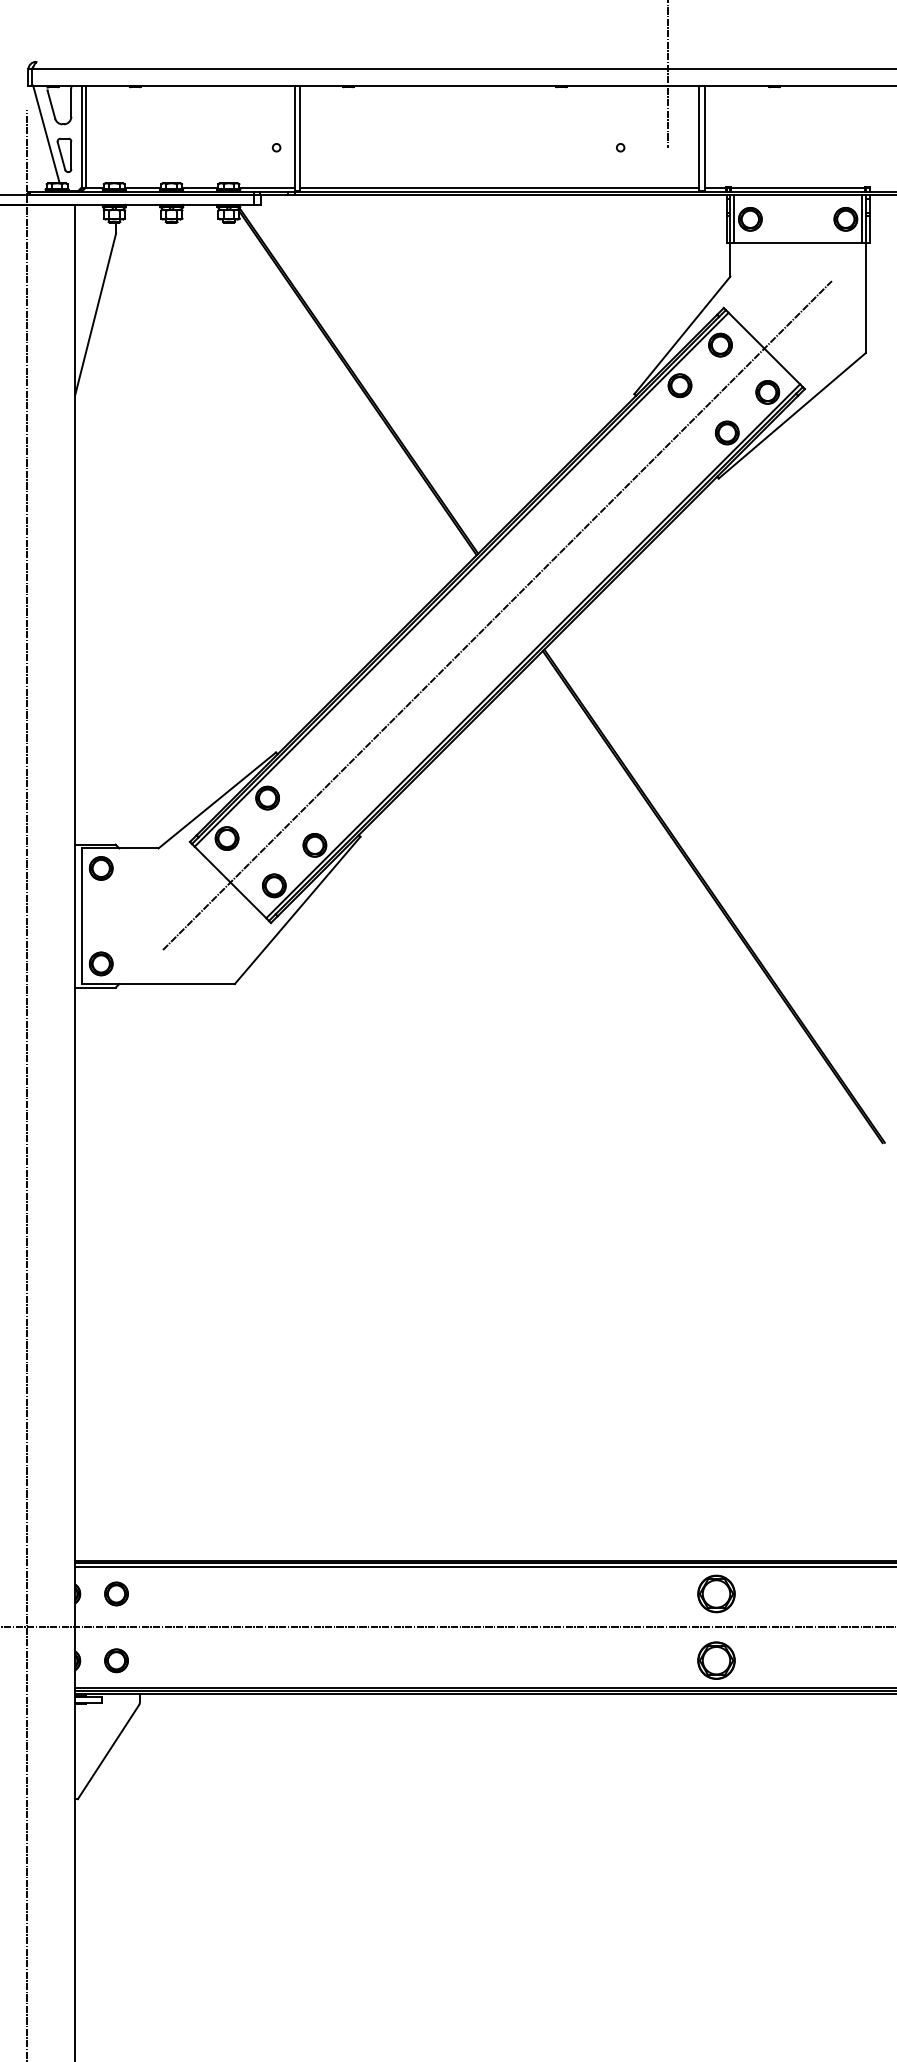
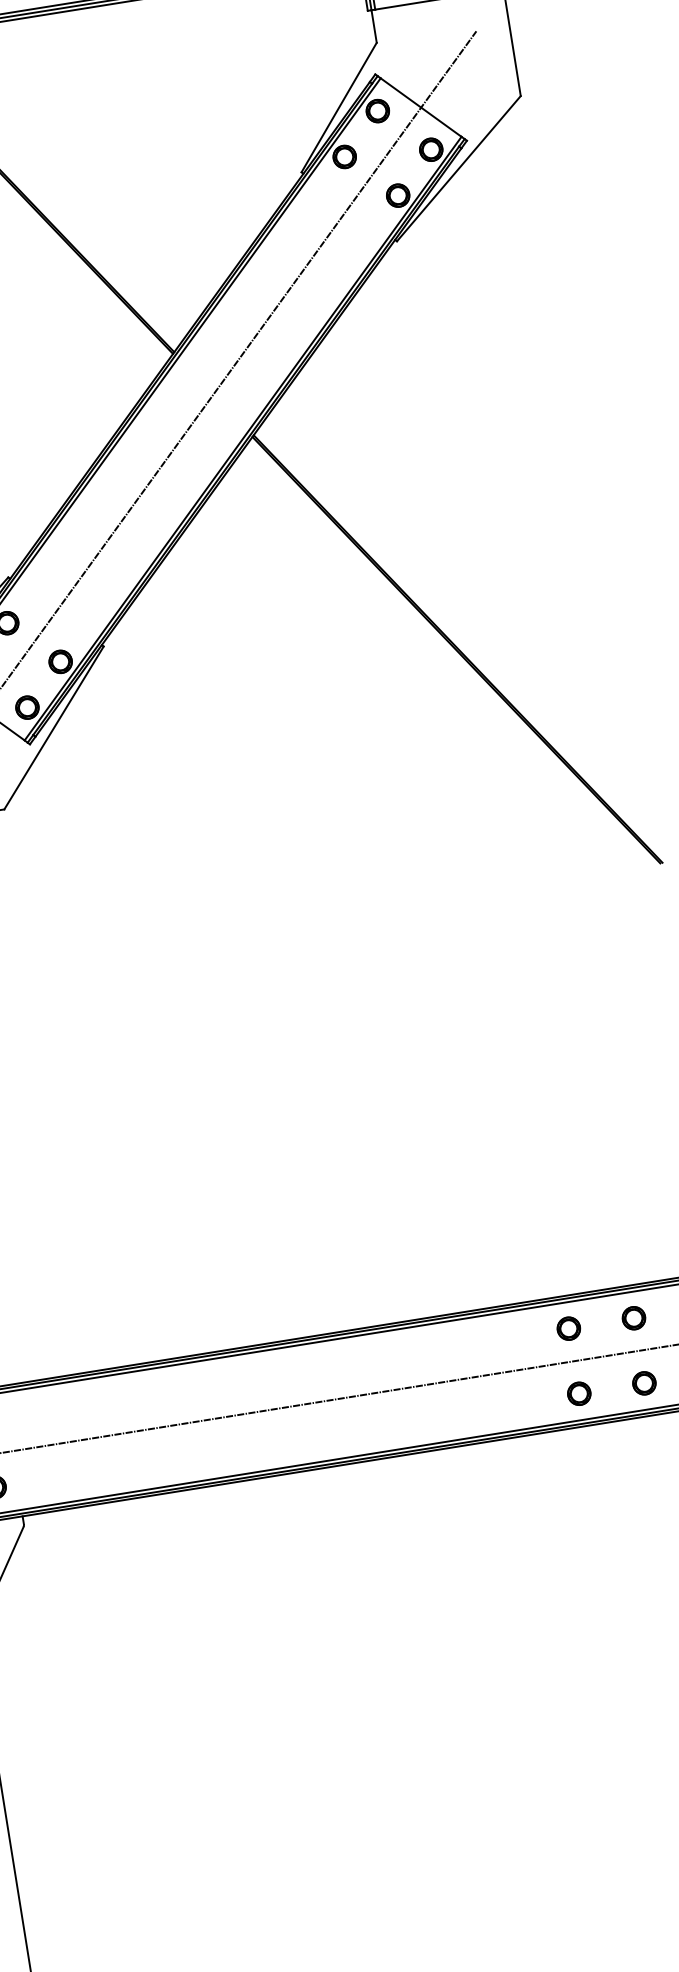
part: (716, 1593) -> (568, 1328), size x0.62
part: (783, 1593) -> (634, 1317), added
part: (716, 1660) -> (579, 1393), size x0.62
part: (783, 1660) -> (644, 1383), added

